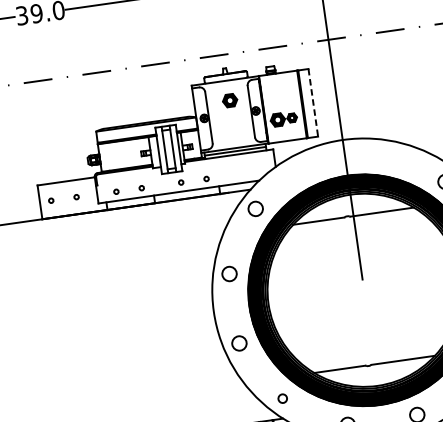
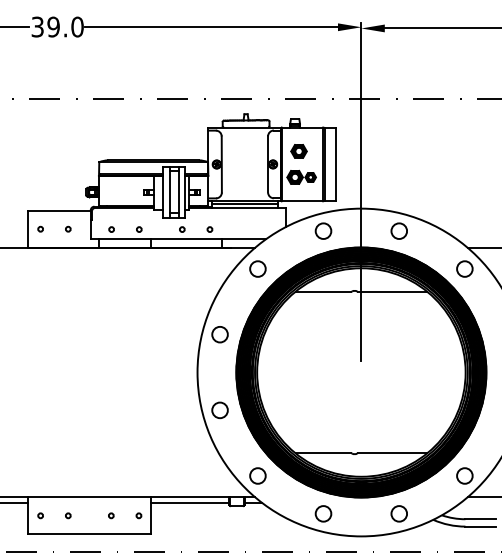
part: (229, 100) -> (298, 151), moved
line: (313, 102) -> (335, 164), dashed -> solid
circle: (379, 155) -> (398, 230), added
circle: (310, 164) -> (323, 230), added
circle: (282, 398) -> (257, 475), size x1.67

